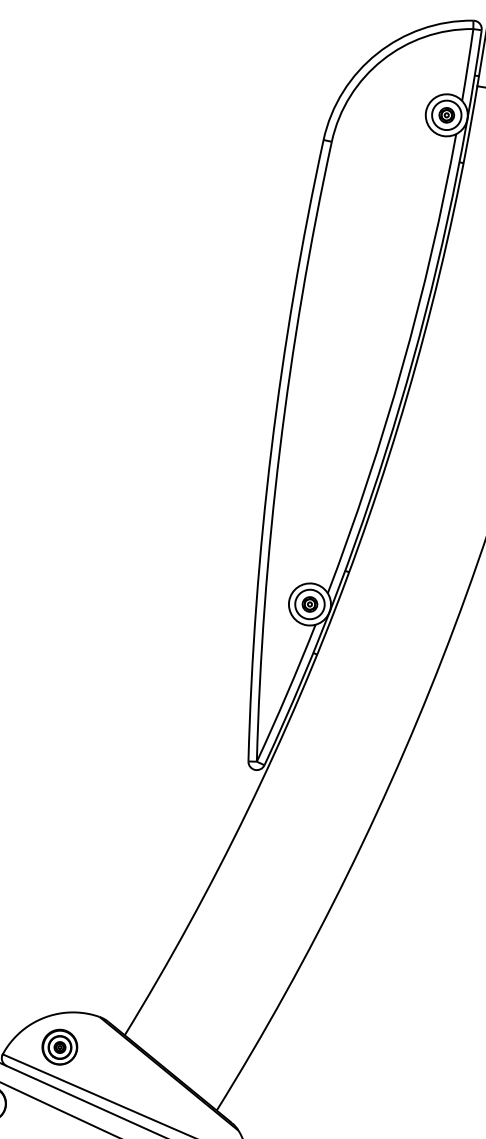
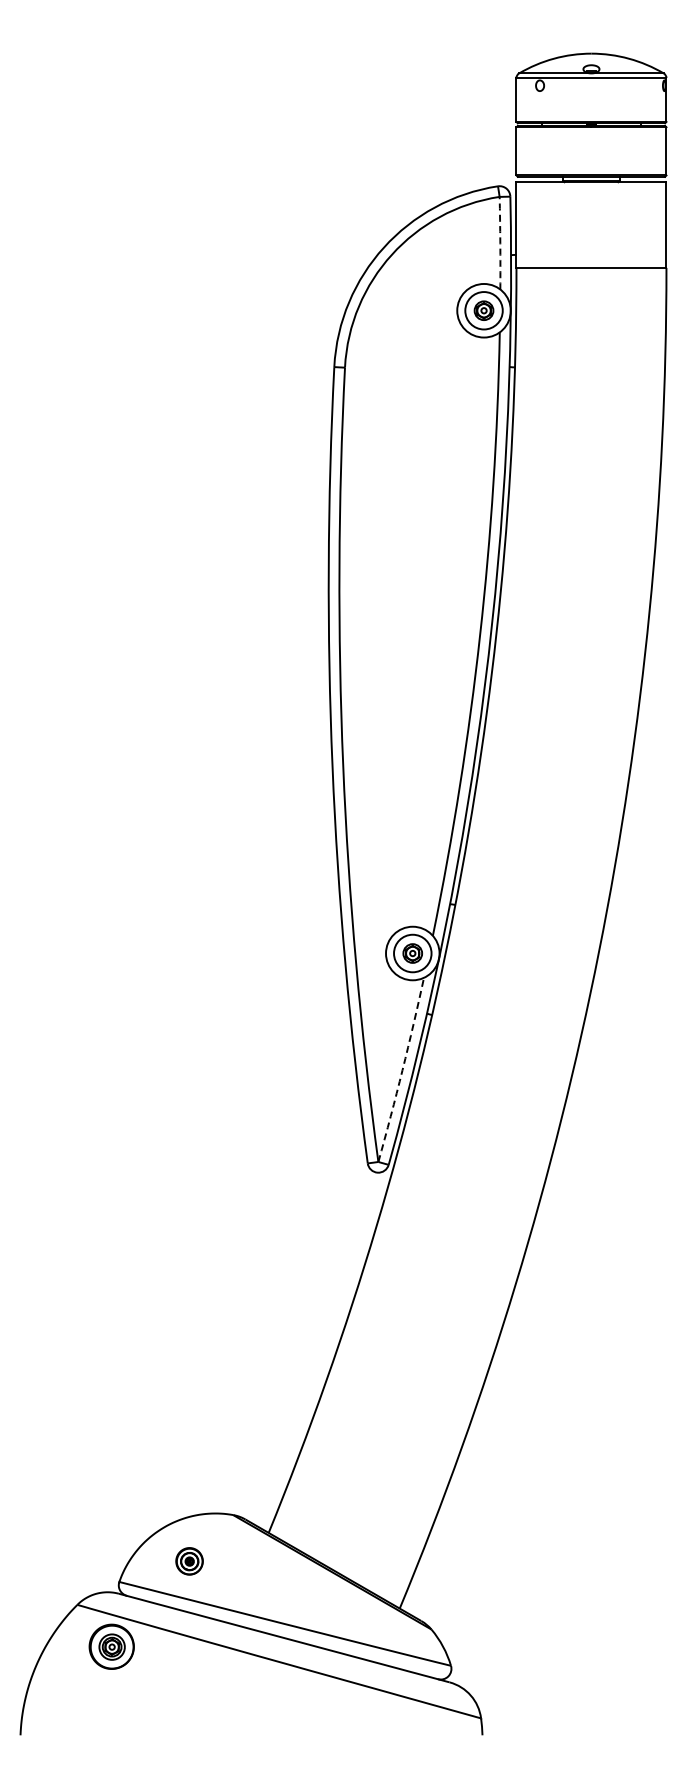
arc: (468, 65) -> (500, 243), solid -> dashed
arc: (287, 693) -> (402, 1070), solid -> dashed
part: (59, 1047) -> (189, 1561), size x0.6

